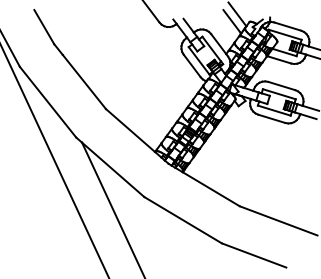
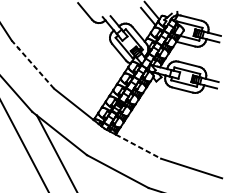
line: (80, 76) -> (33, 64), solid -> dashed
line: (211, 189) -> (138, 146), solid -> dashed

